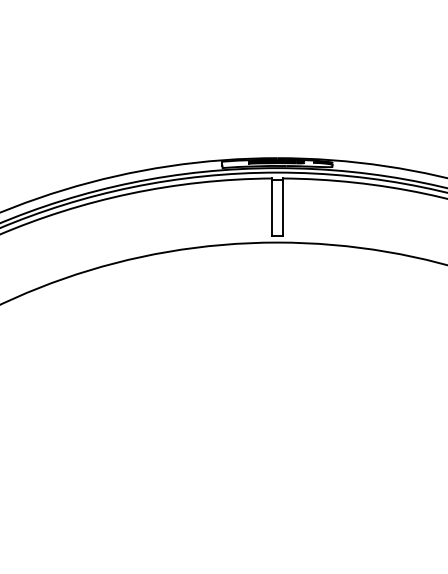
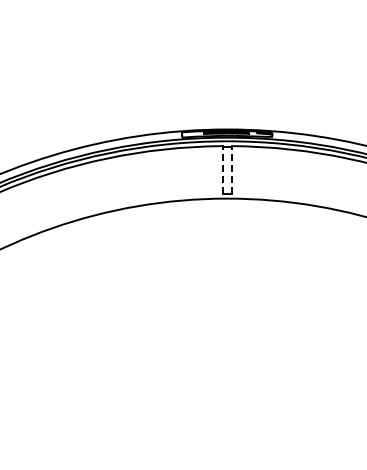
line: (272, 208) -> (223, 170), solid -> dashed
line: (282, 208) -> (231, 170), solid -> dashed

